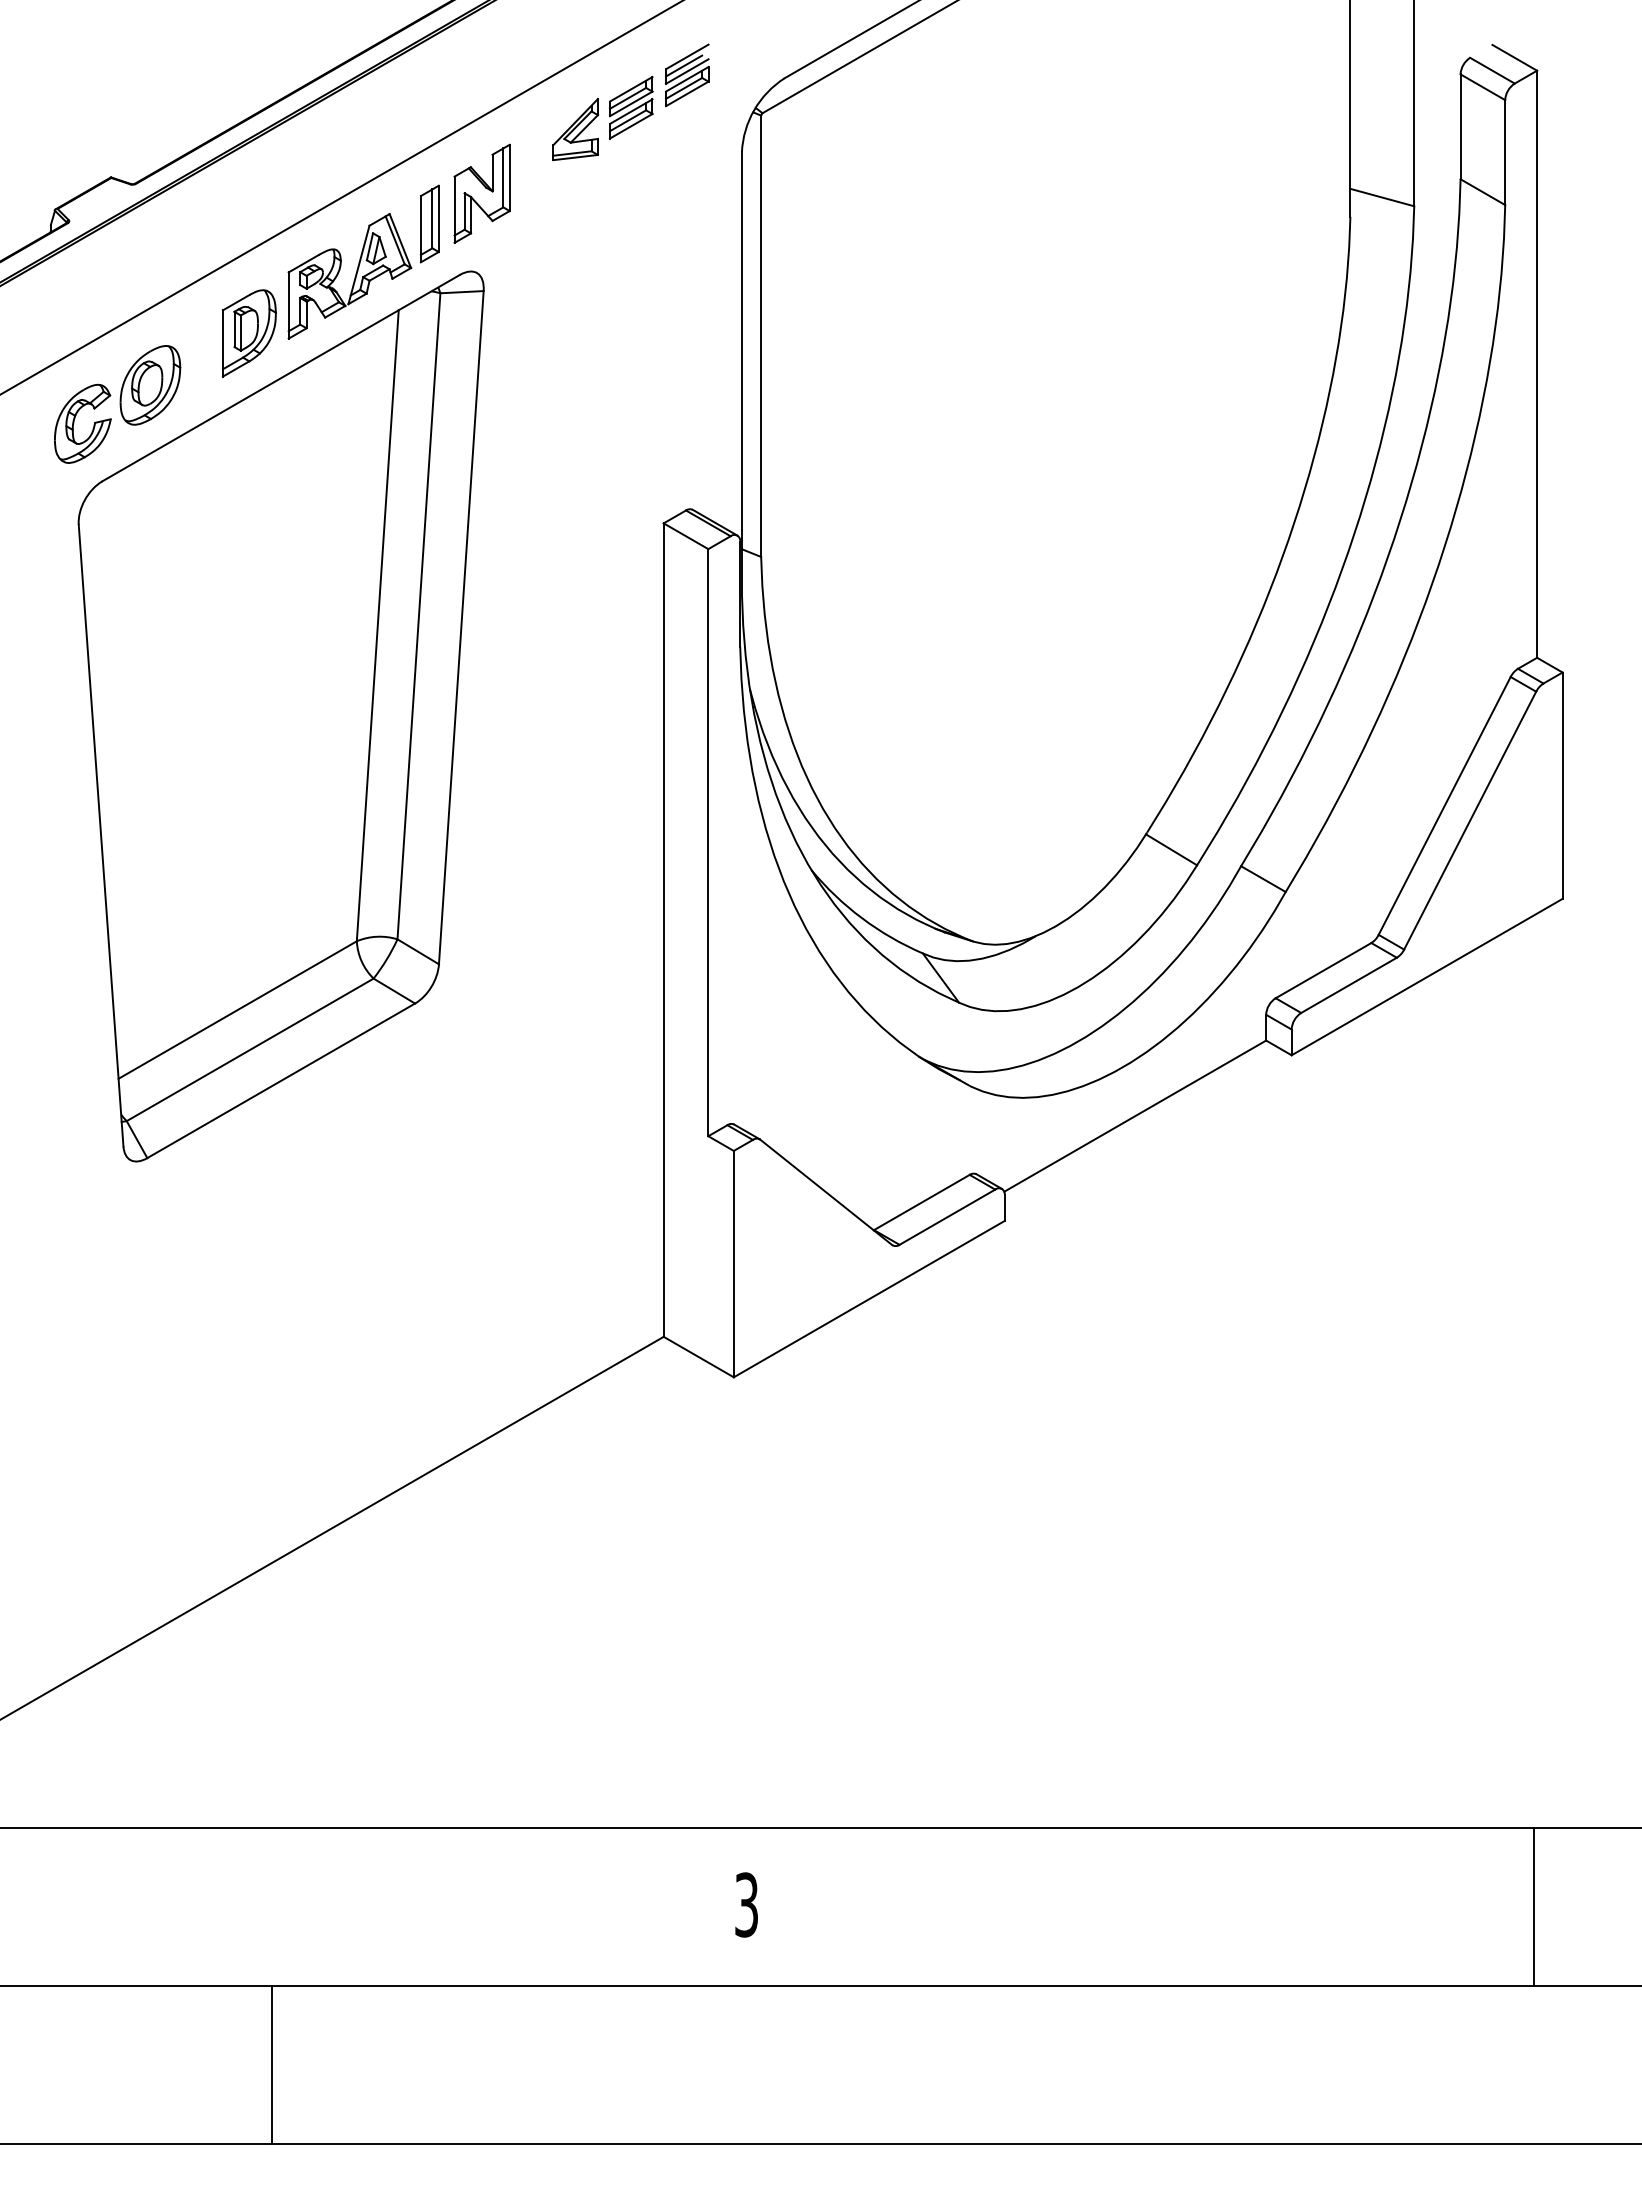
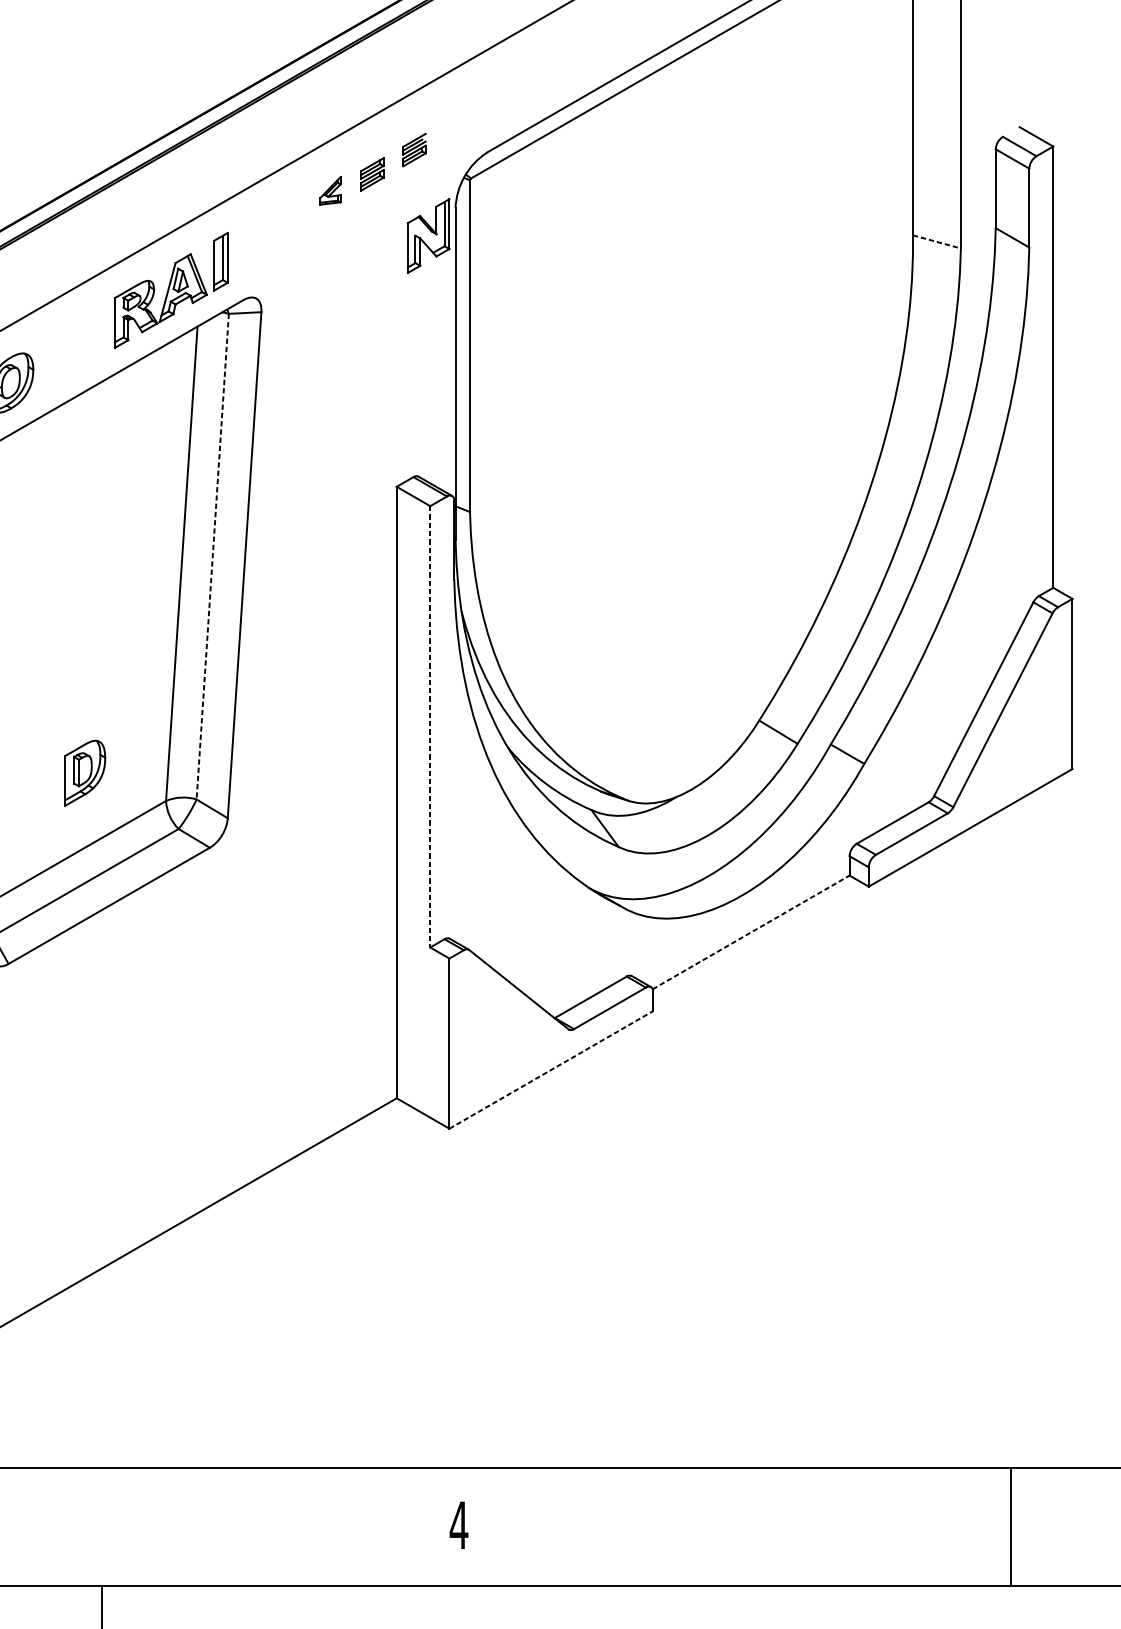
part: (687, 75) -> (414, 150), size x0.7
part: (631, 107) -> (372, 174), size x0.7
part: (575, 129) -> (330, 190), size x0.6
part: (481, 193) -> (428, 235), moved
line: (1382, 197) -> (937, 241), solid -> dashed
part: (249, 333) -> (85, 773), moved
line: (418, 616) -> (212, 556), solid -> dashed
line: (708, 842) -> (430, 726), solid -> dashed
line: (1135, 1115) -> (751, 931), solid -> dashed
line: (869, 1298) -> (551, 1069), solid -> dashed
text: (746, 1904) -> (458, 1525), 3 -> 4
line: (1534, 1906) -> (1011, 1526), moved

